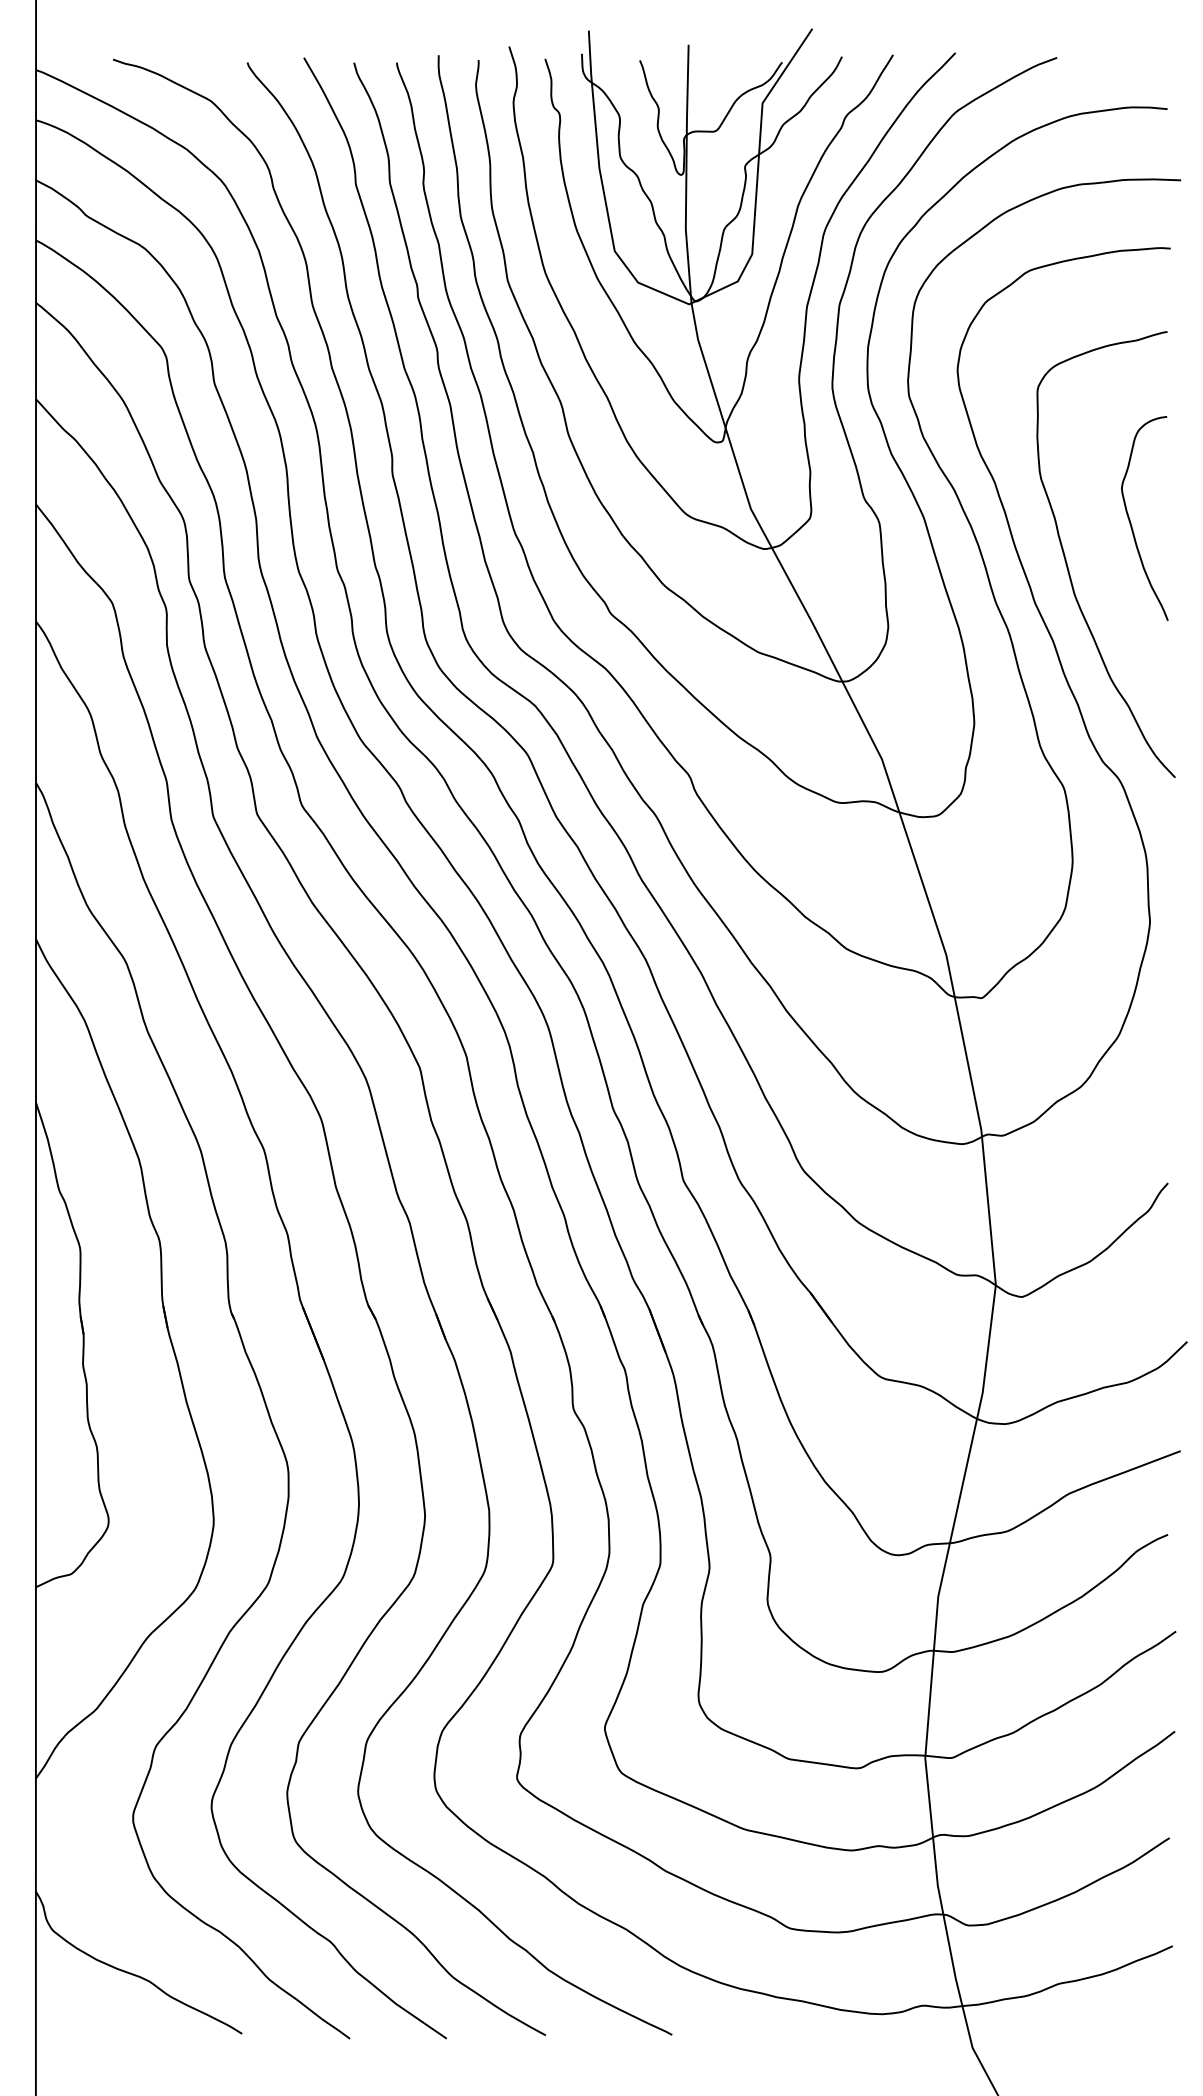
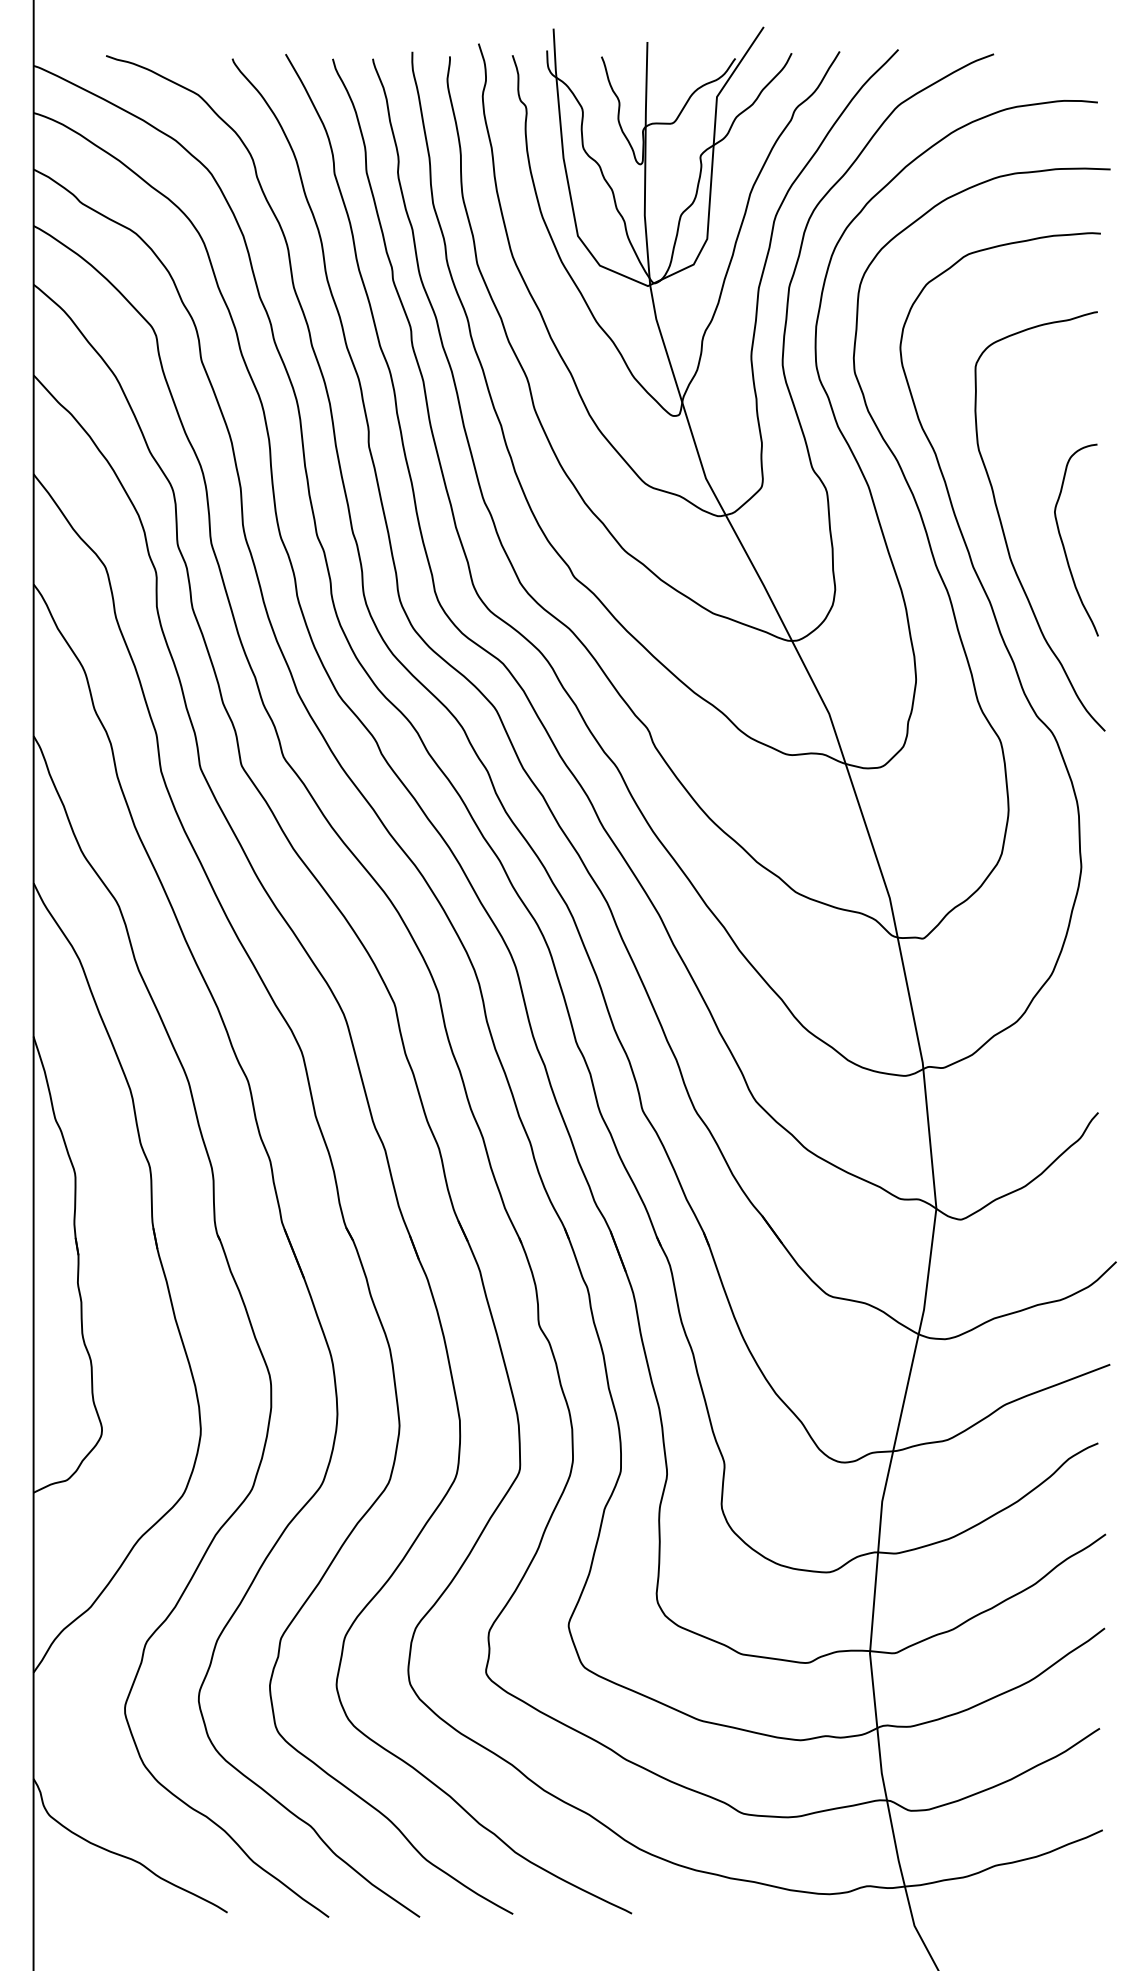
curve: (1131, 522) -> (1063, 543), moved

